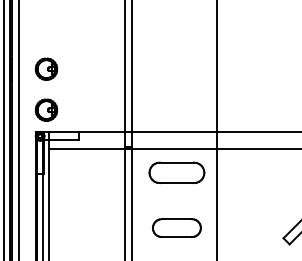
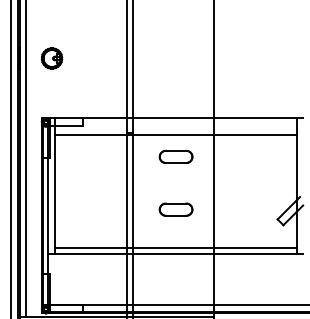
part: (45, 110) -> (51, 97), removed
part: (176, 172) -> (175, 156), size x0.62
part: (176, 227) -> (175, 209), size x0.71

